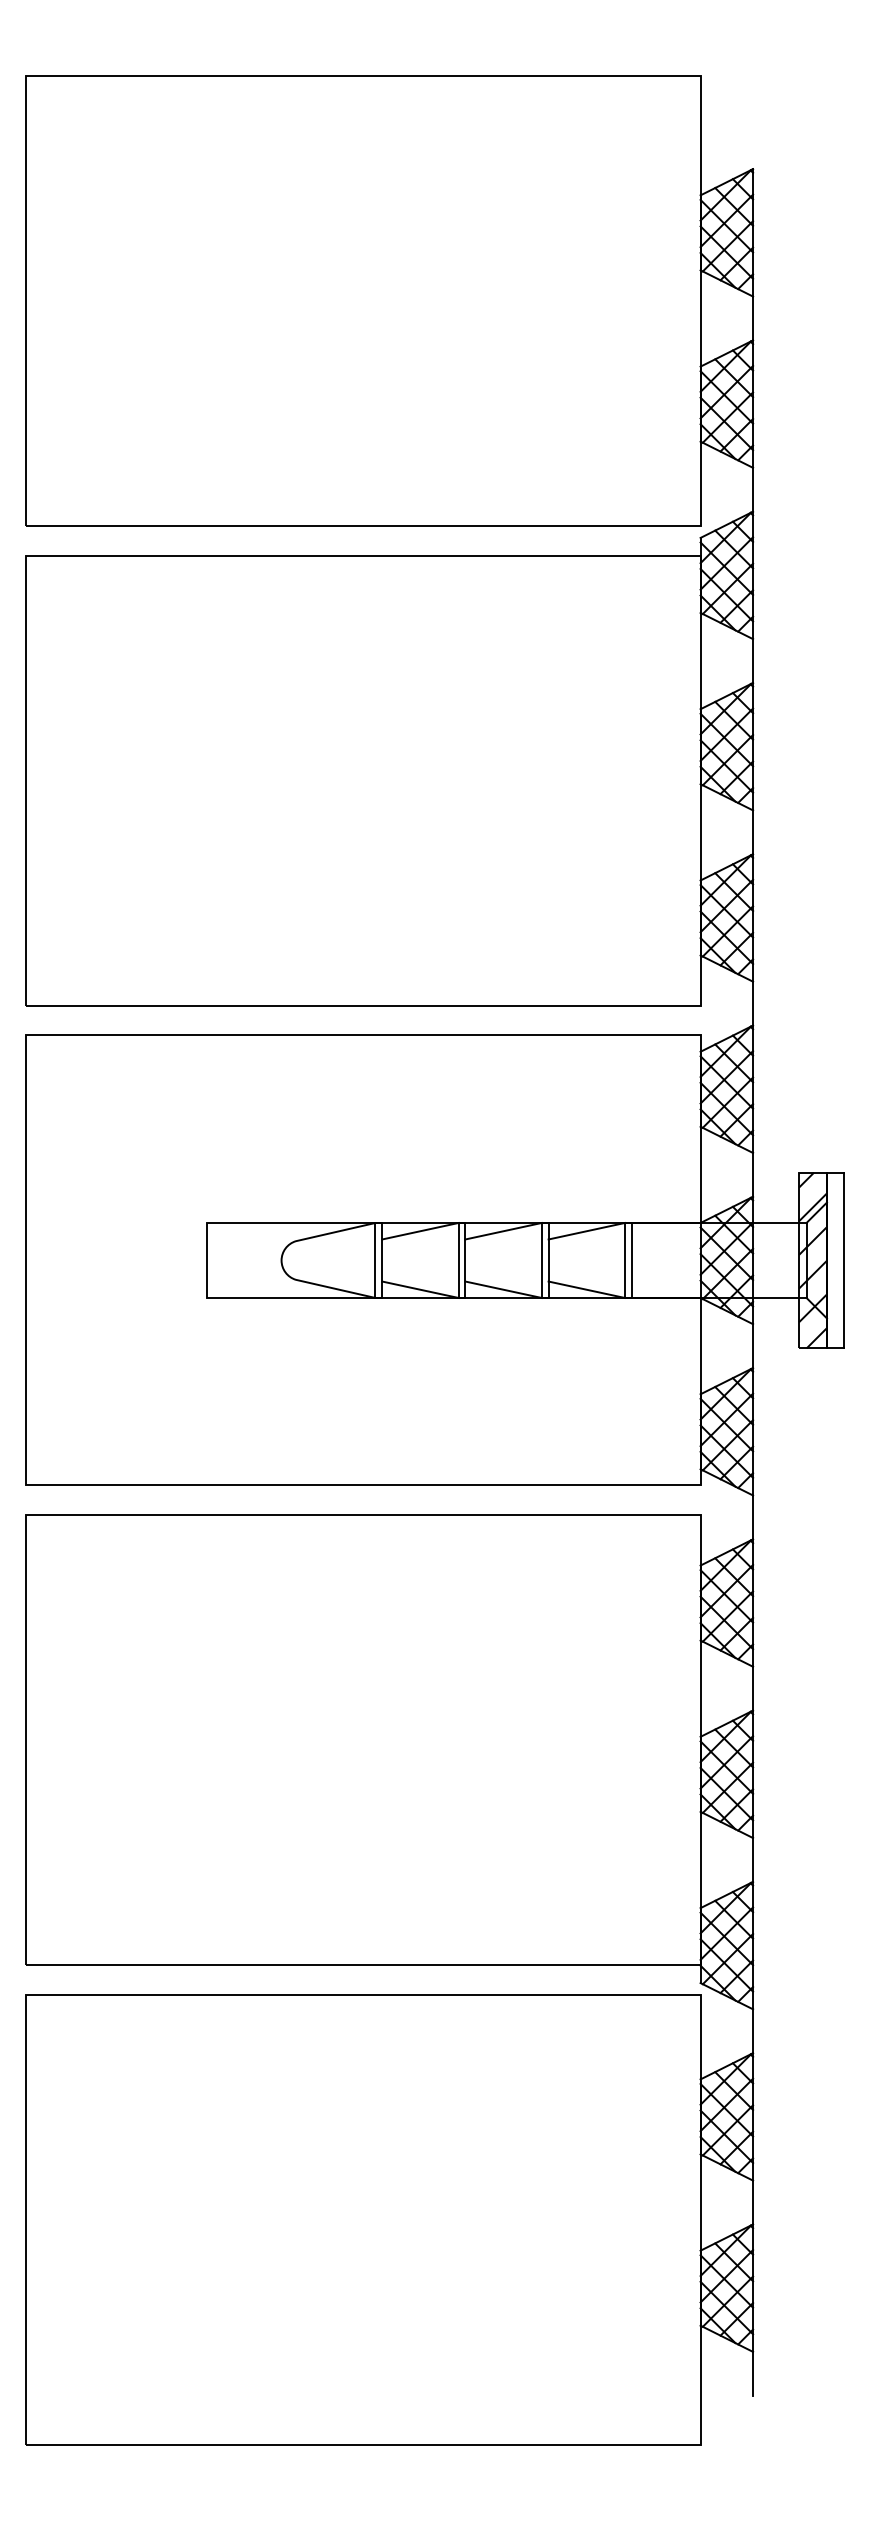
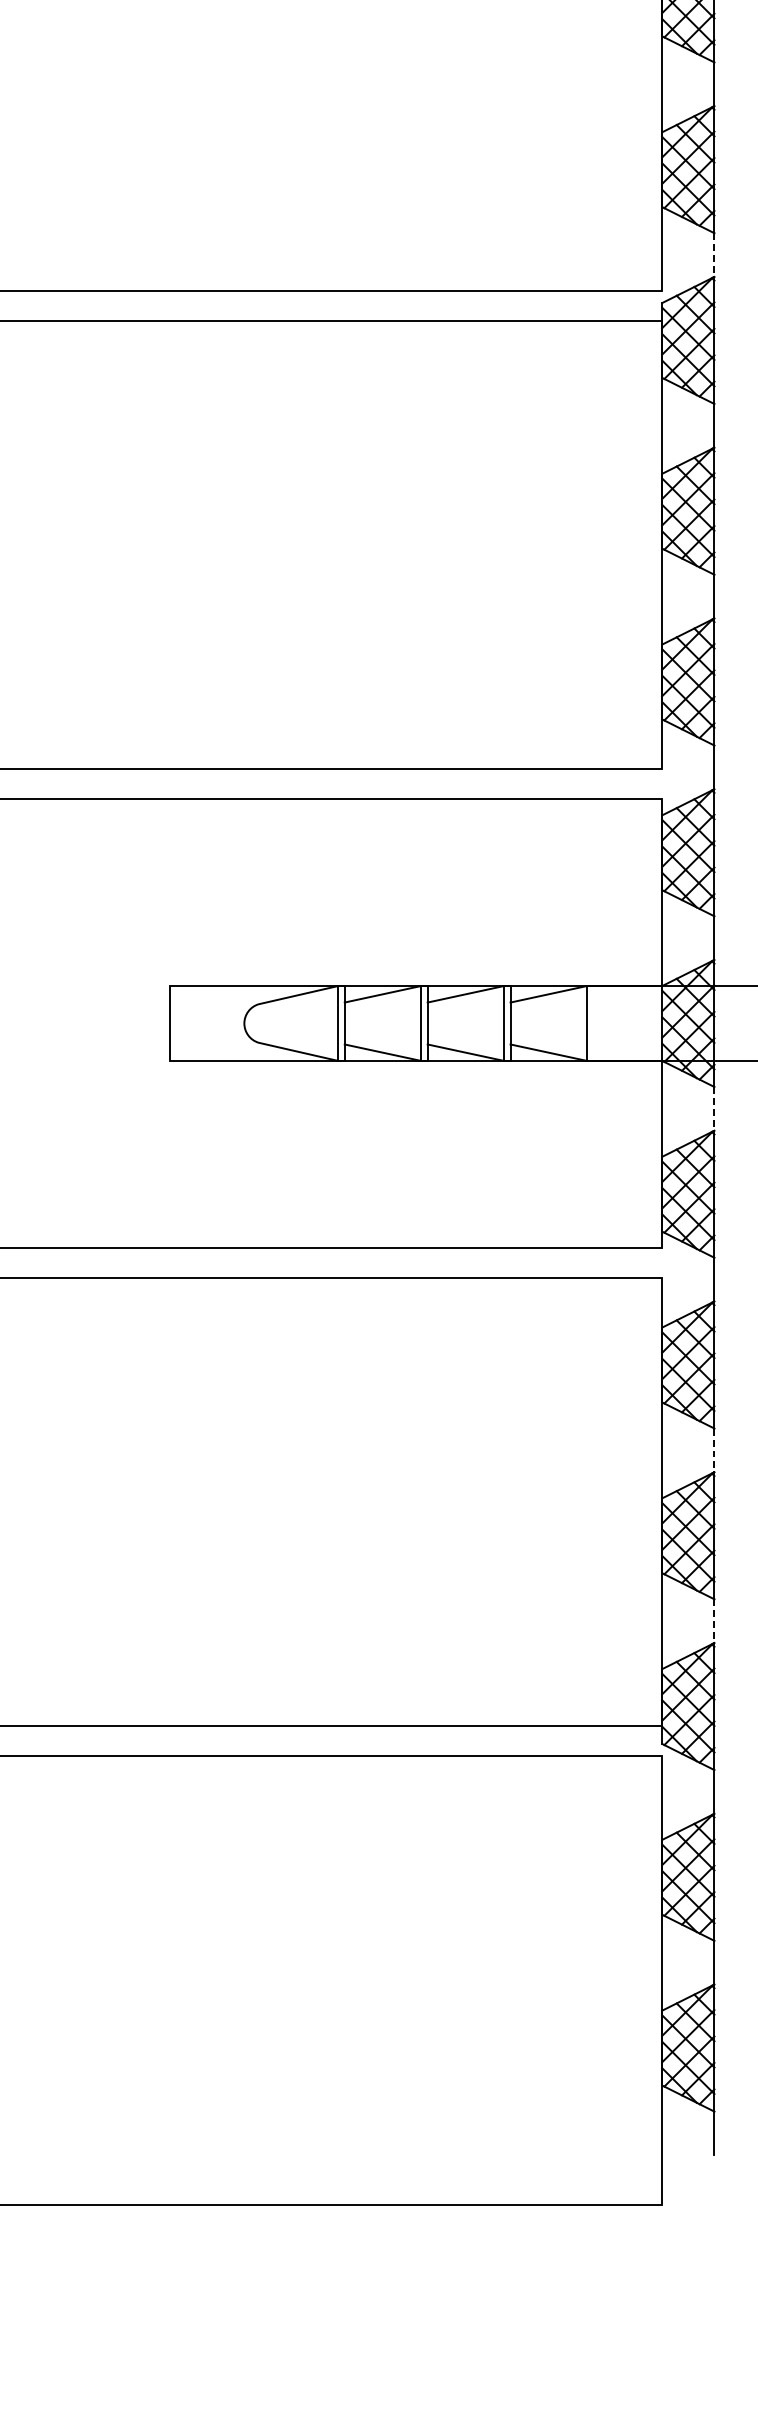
line: (753, 489) -> (714, 254), solid -> dashed
line: (631, 1259) -> (593, 1022), removed
line: (753, 1346) -> (714, 1109), solid -> dashed
line: (753, 1688) -> (714, 1450), solid -> dashed
line: (753, 1859) -> (714, 1620), solid -> dashed

